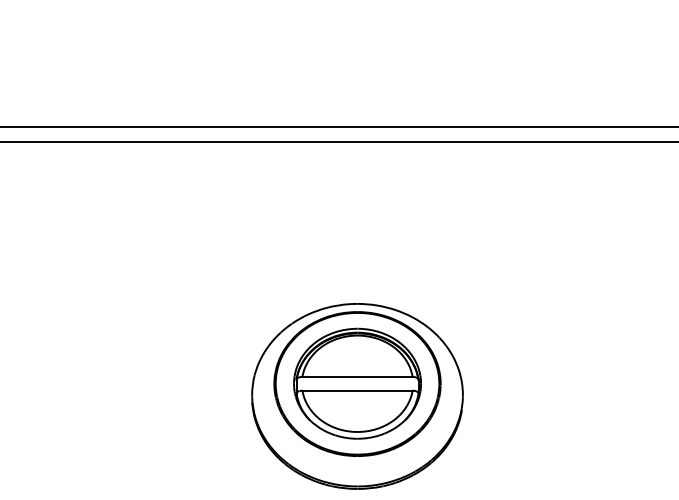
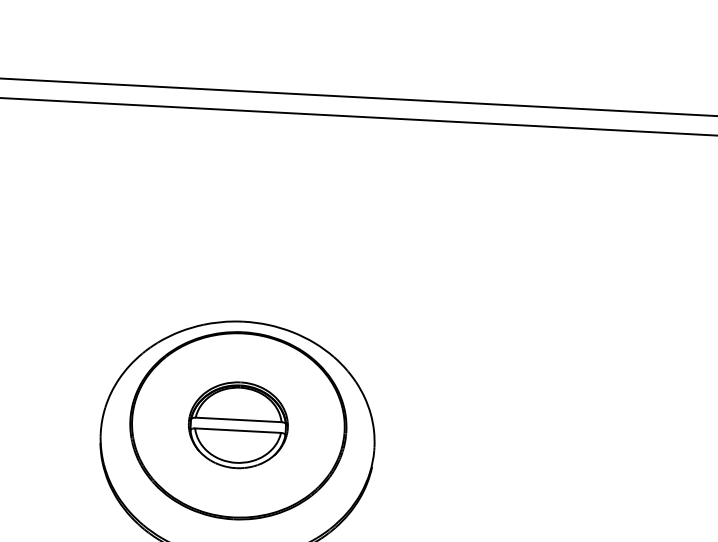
part: (357, 383) -> (238, 425), size x0.6

